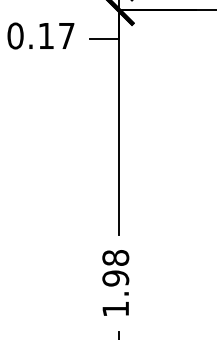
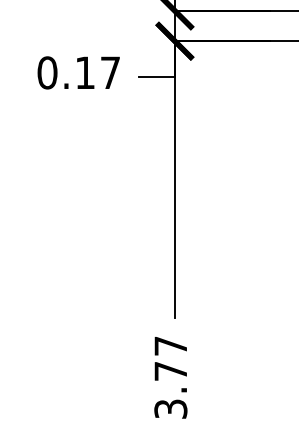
text: (115, 283) -> (170, 377), 1.98 -> 3.77

